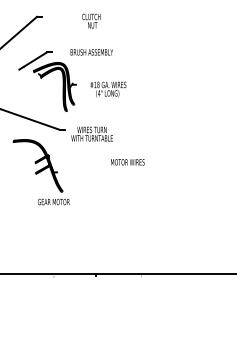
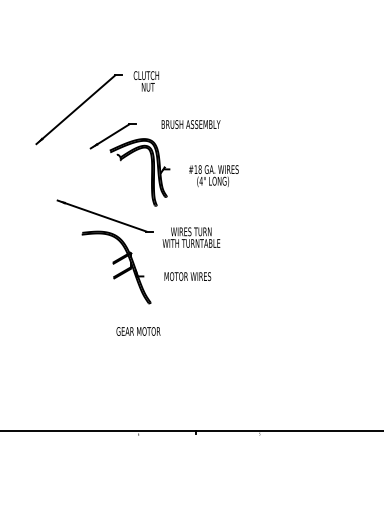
text: (90, 21) -> (145, 81), moved
text: (127, 162) -> (187, 276), moved
part: (37, 165) -> (116, 267), moved

